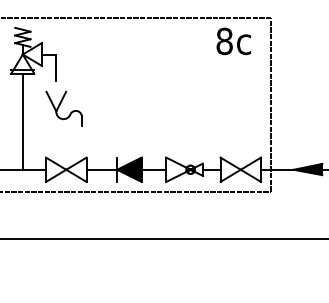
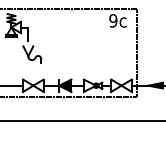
text: (224, 40) -> (113, 20), 8c -> 9c
line: (22, 121) -> (11, 61), removed

